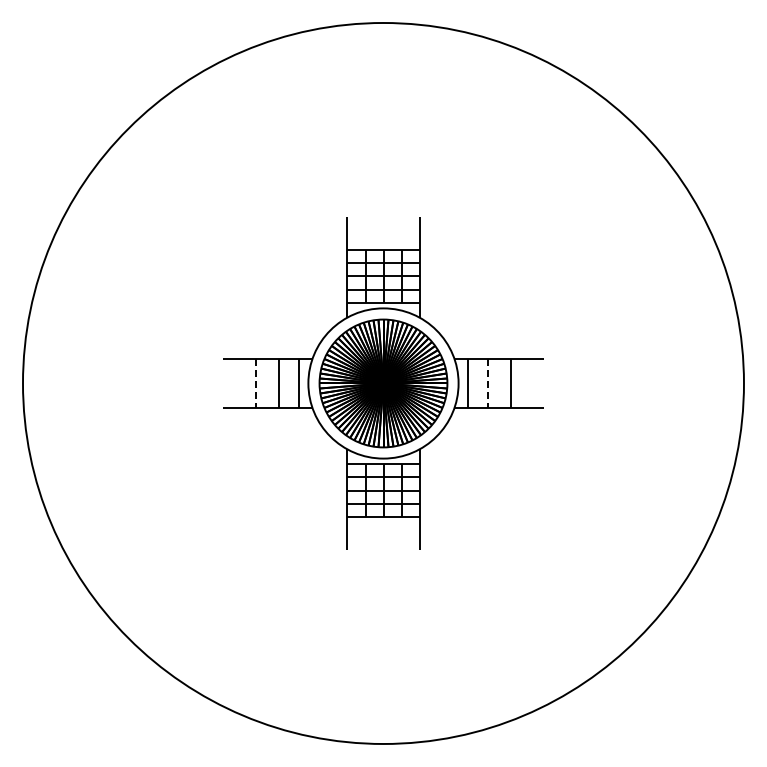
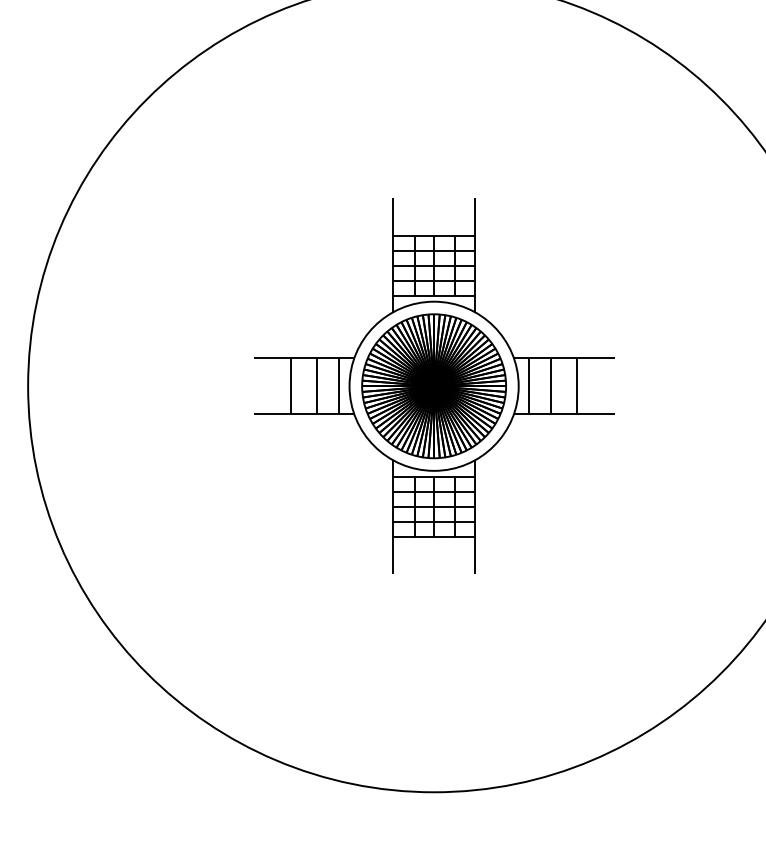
line: (256, 383) -> (291, 386), dashed -> solid
line: (487, 383) -> (551, 386), dashed -> solid

